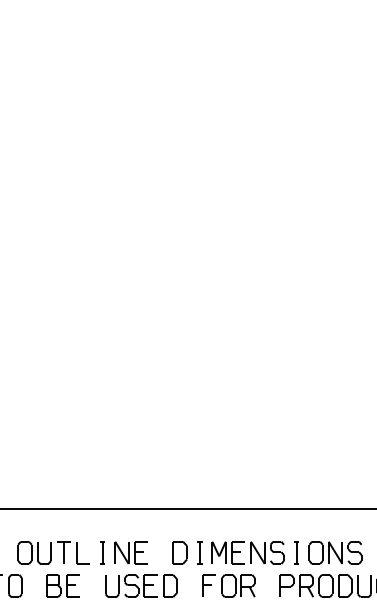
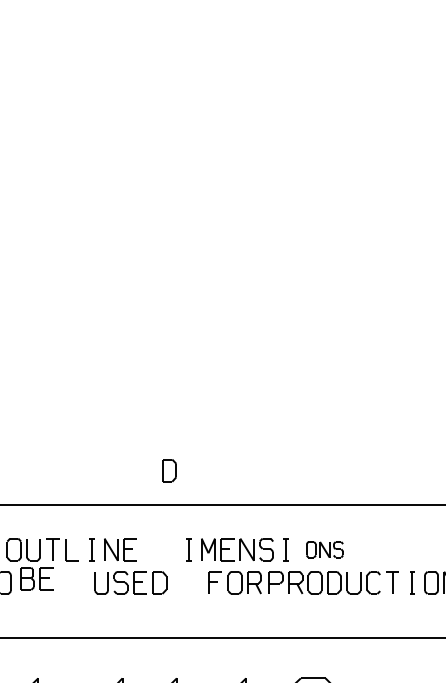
part: (180, 552) -> (169, 470), moved
part: (335, 552) -> (324, 549), size x0.7
part: (63, 585) -> (36, 578), moved
part: (228, 585) -> (234, 582), moved

